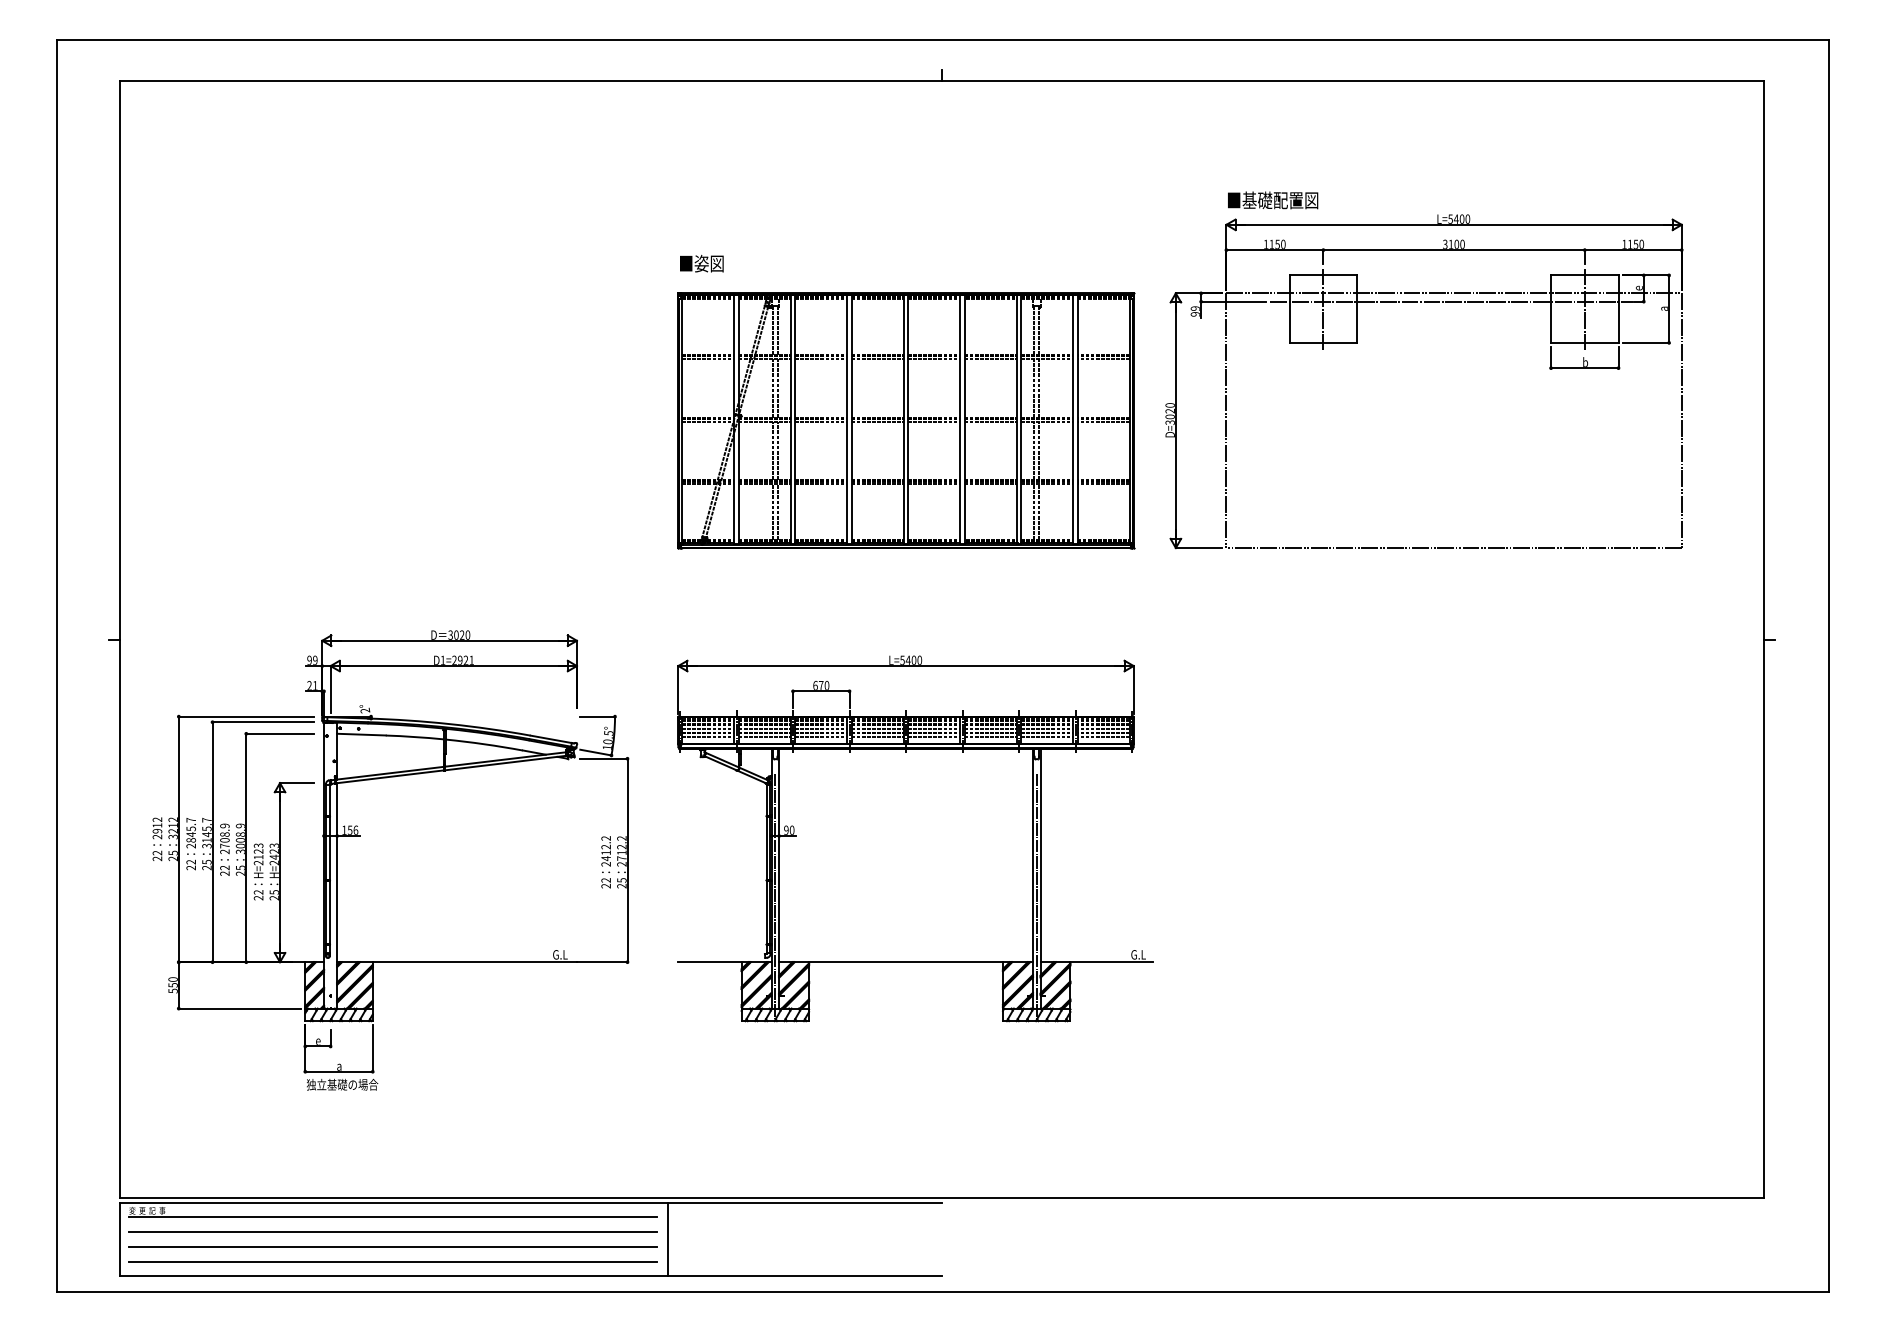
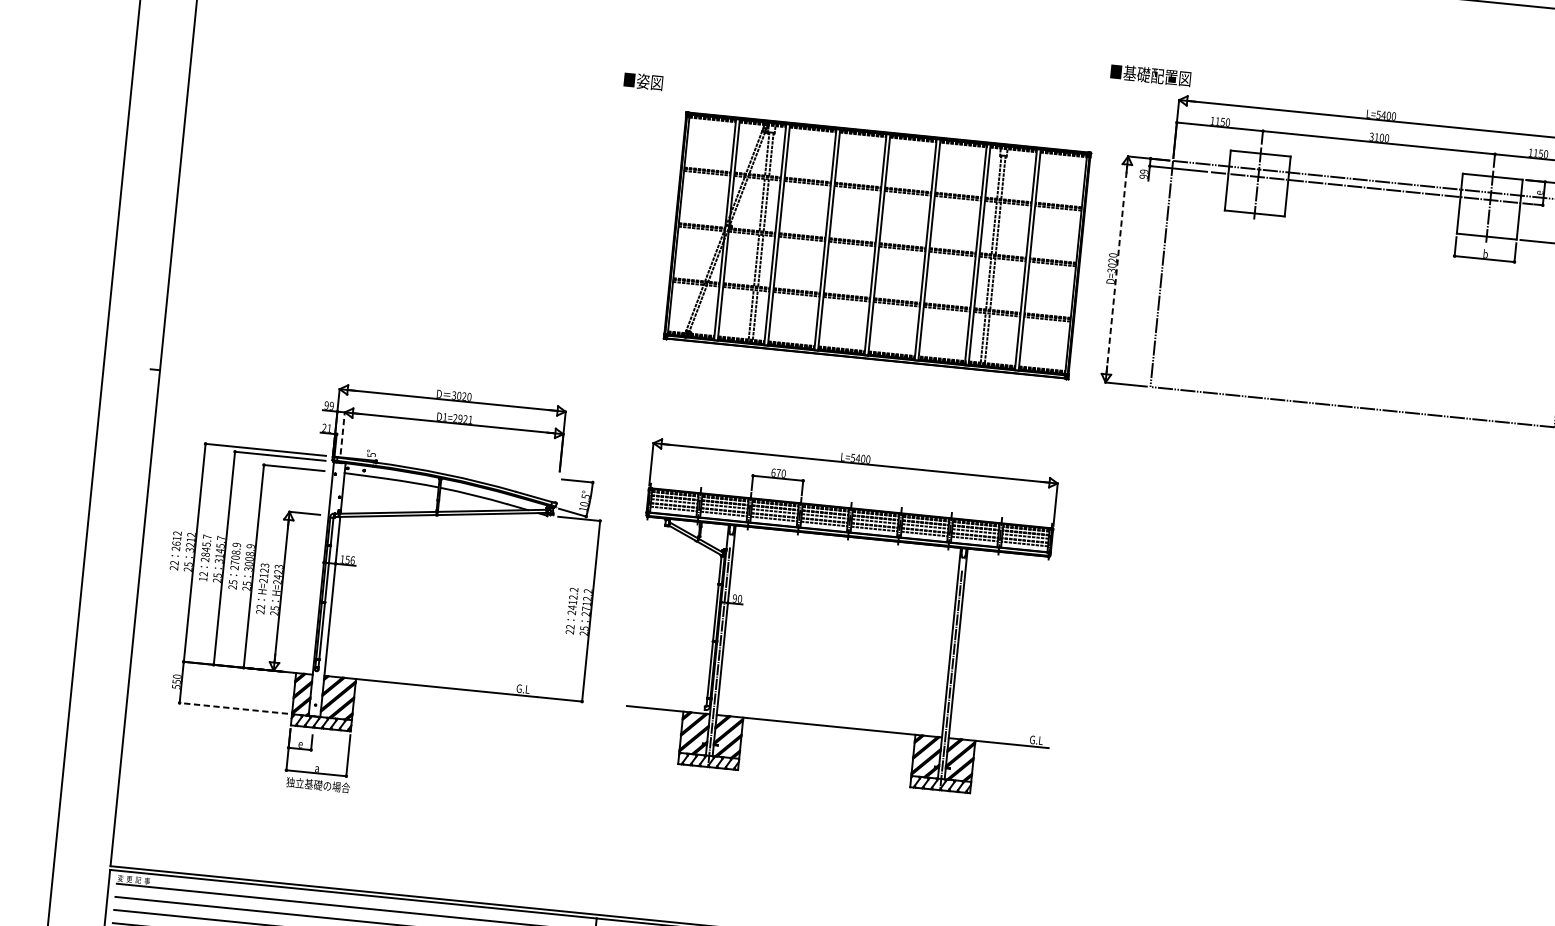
text: (1273, 200) -> (1151, 75), moved
text: (701, 263) -> (643, 81), moved
line: (1175, 420) -> (1116, 269), solid -> dashed
line: (330, 689) -> (342, 433), solid -> dashed
text: (365, 710) -> (371, 454), 2° -> 5°
text: (157, 830) -> (176, 543), 2912 -> 2612
text: (190, 867) -> (202, 578), 22 -> 12
text: (224, 867) -> (232, 581), 22 -> 25
line: (239, 1008) -> (233, 708), solid -> dashed

